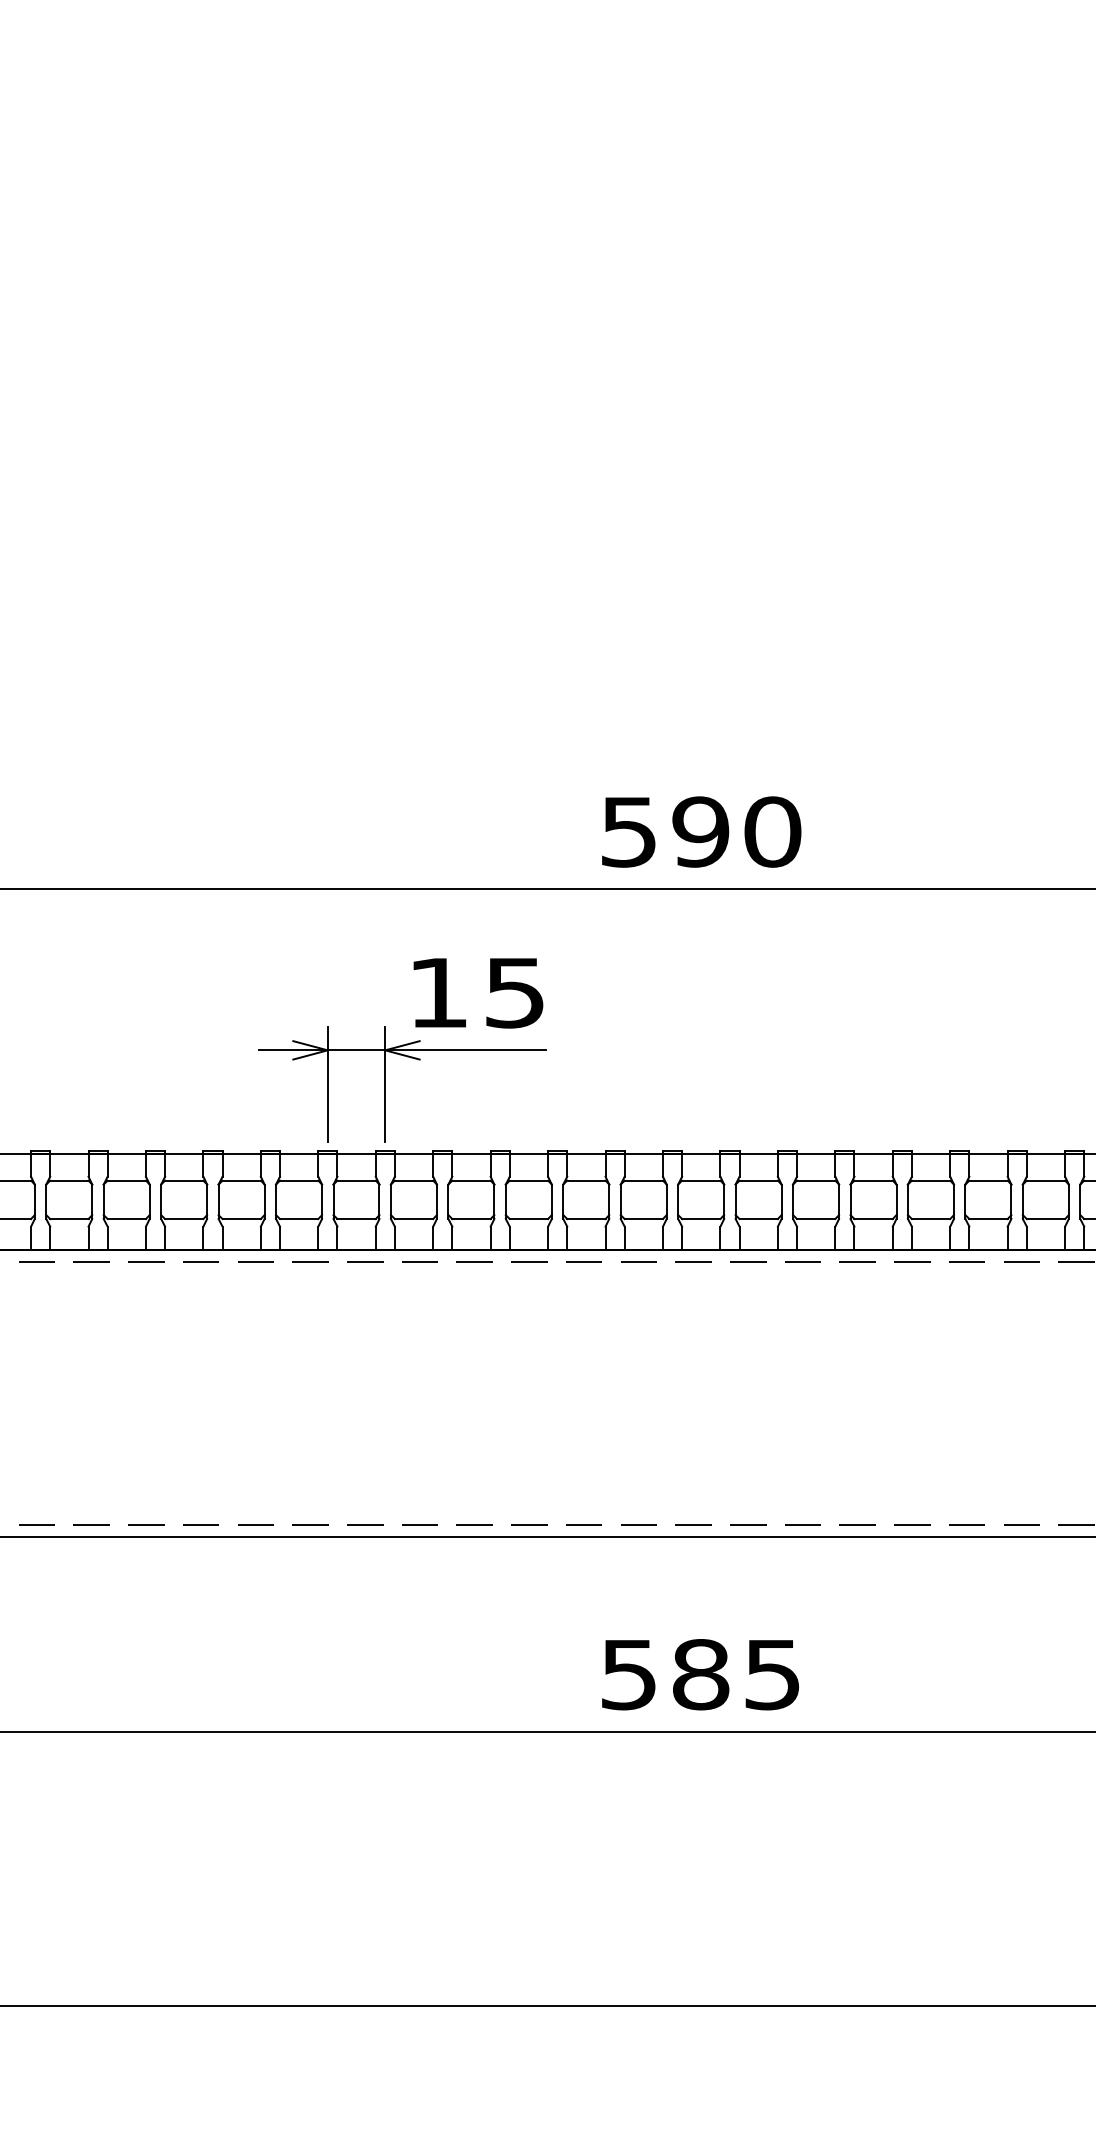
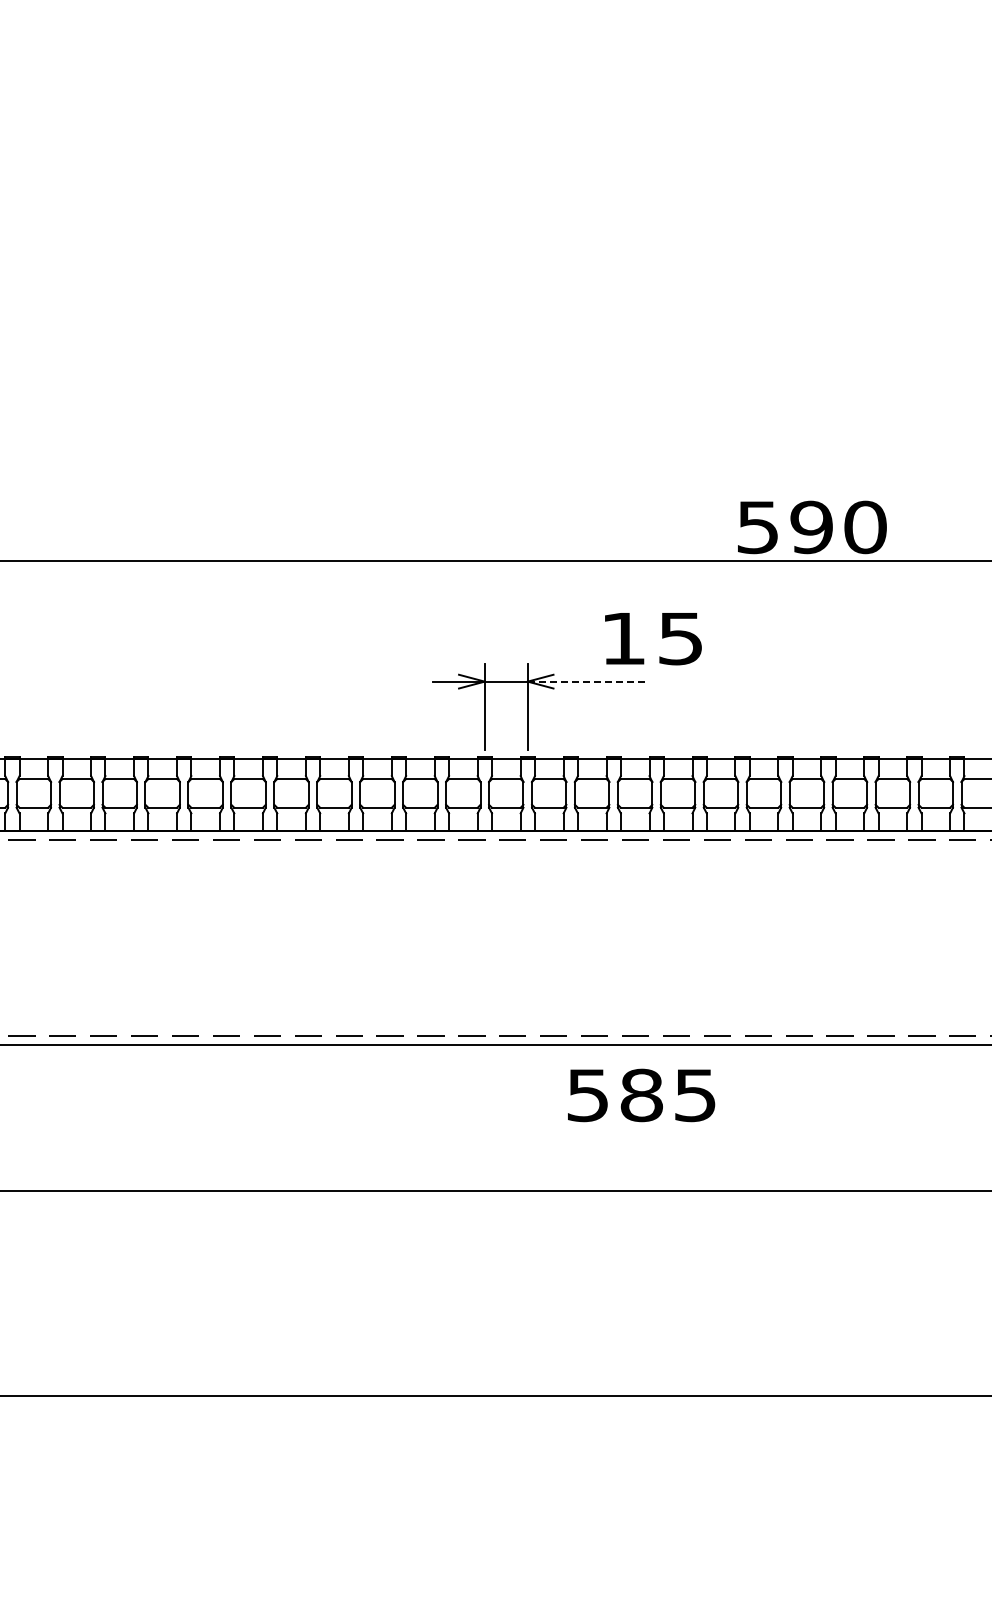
text: (701, 832) -> (812, 527), moved
text: (478, 993) -> (653, 639), moved
line: (466, 1050) -> (588, 681), solid -> dashed
text: (700, 1674) -> (641, 1095), moved

